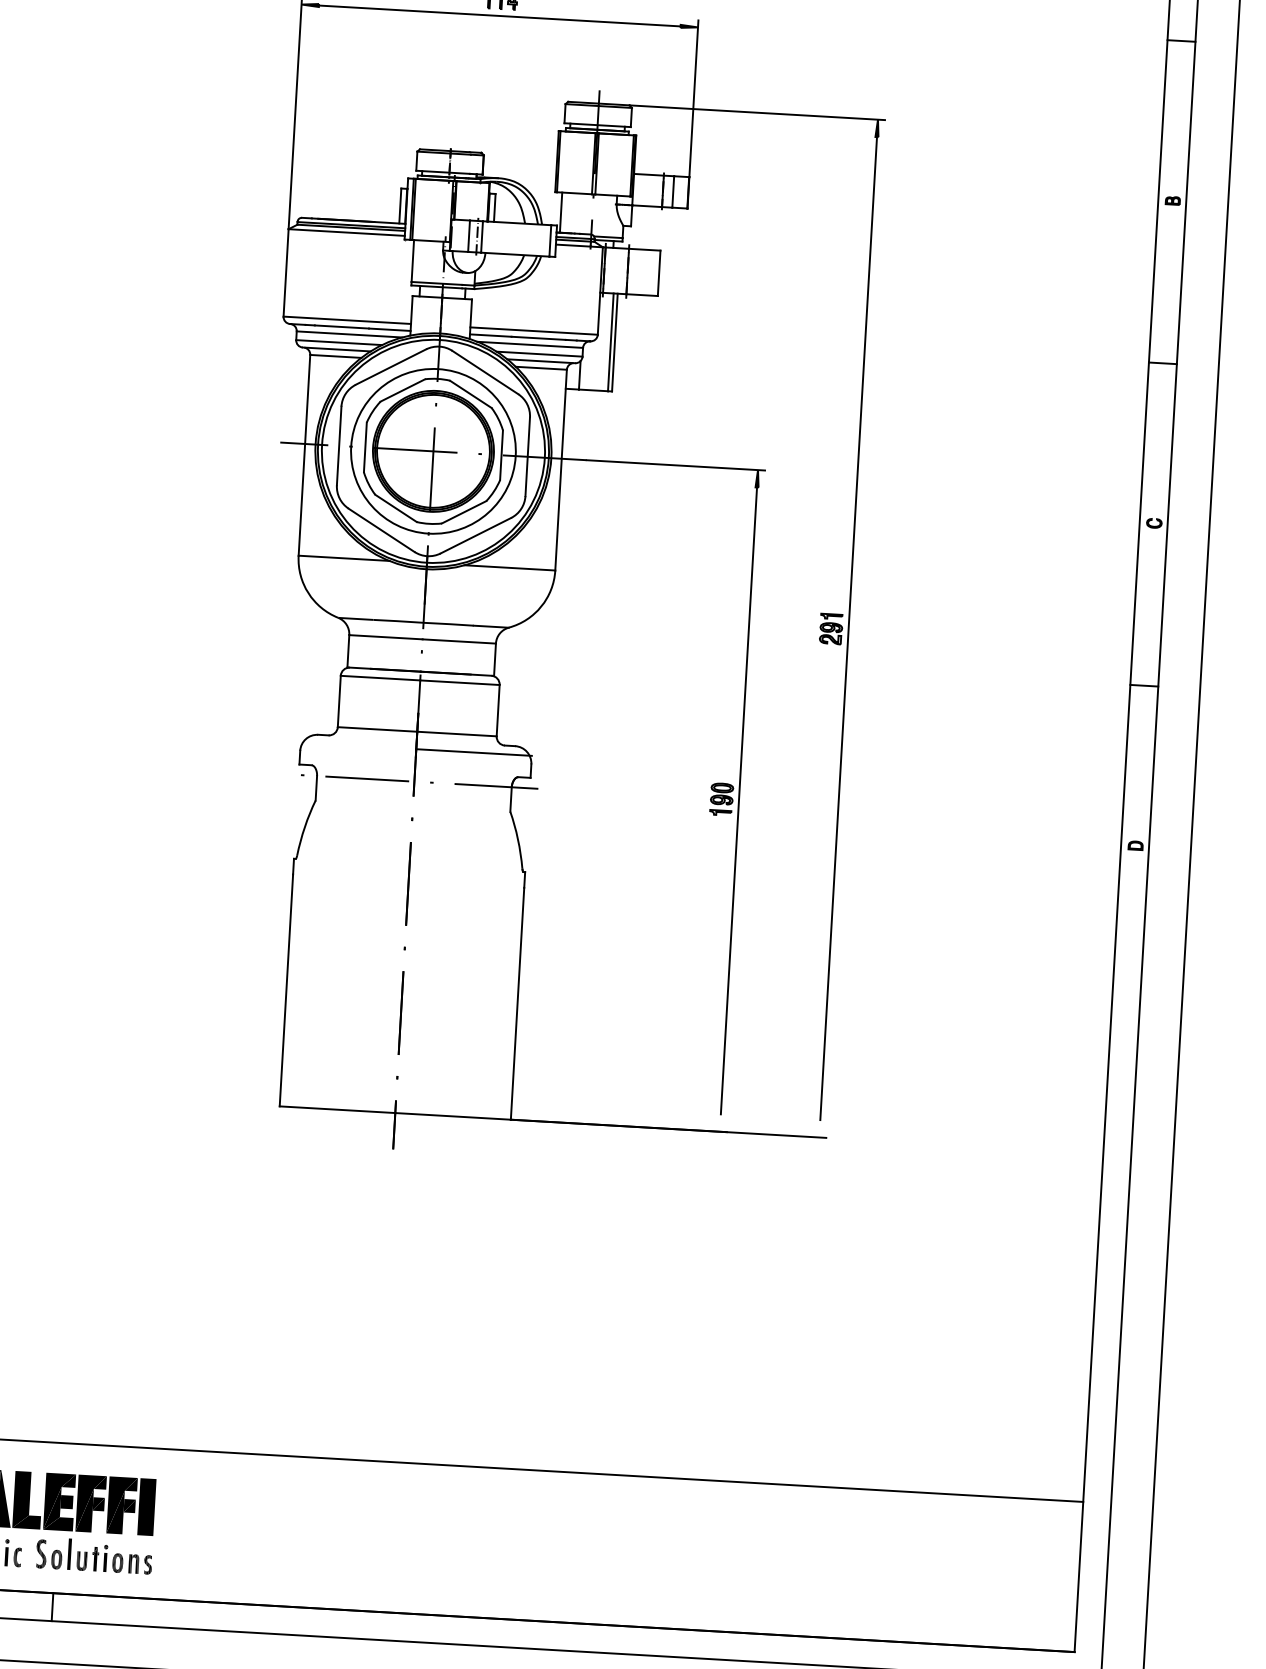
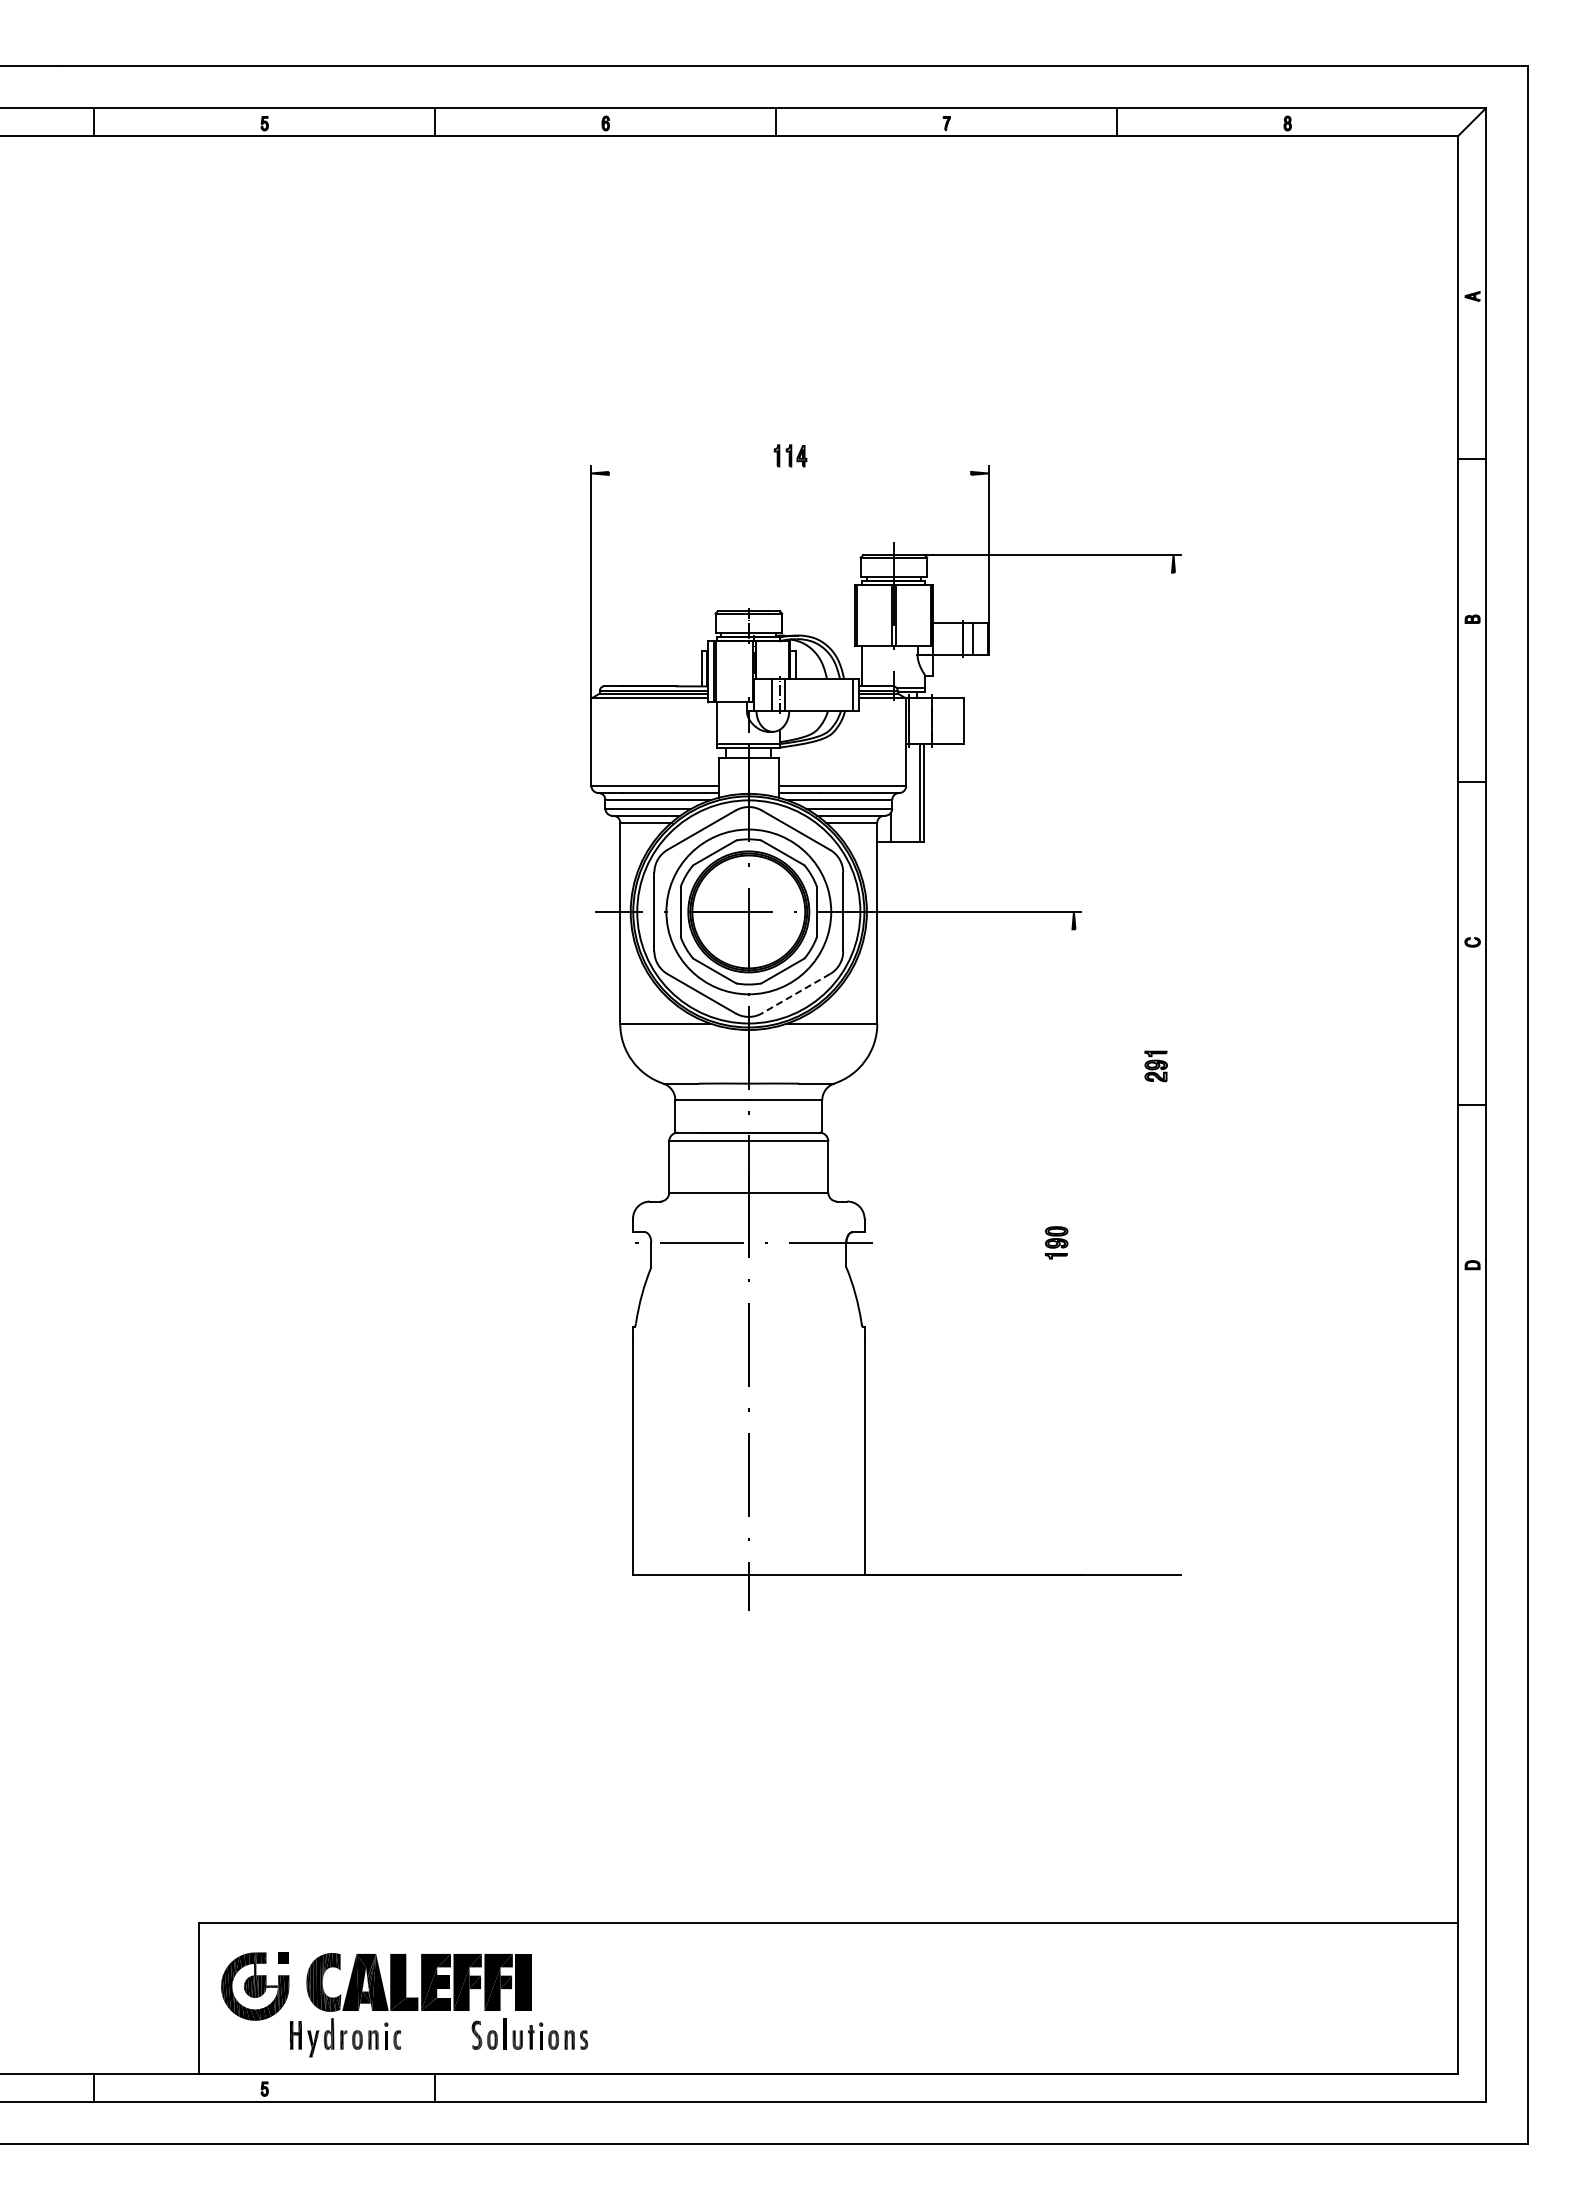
line: (499, 16) -> (789, 473), removed
line: (475, 535) -> (795, 993), solid -> dashed
line: (848, 628) -> (1173, 1064), removed
line: (473, 752) -> (806, 1210), removed
line: (738, 801) -> (1073, 1243), removed
part: (94, 1555) -> (529, 2033), moved

